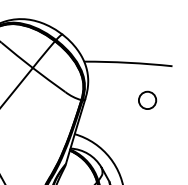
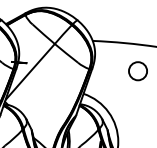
circle: (146, 100) -> (137, 71), size x1.43

